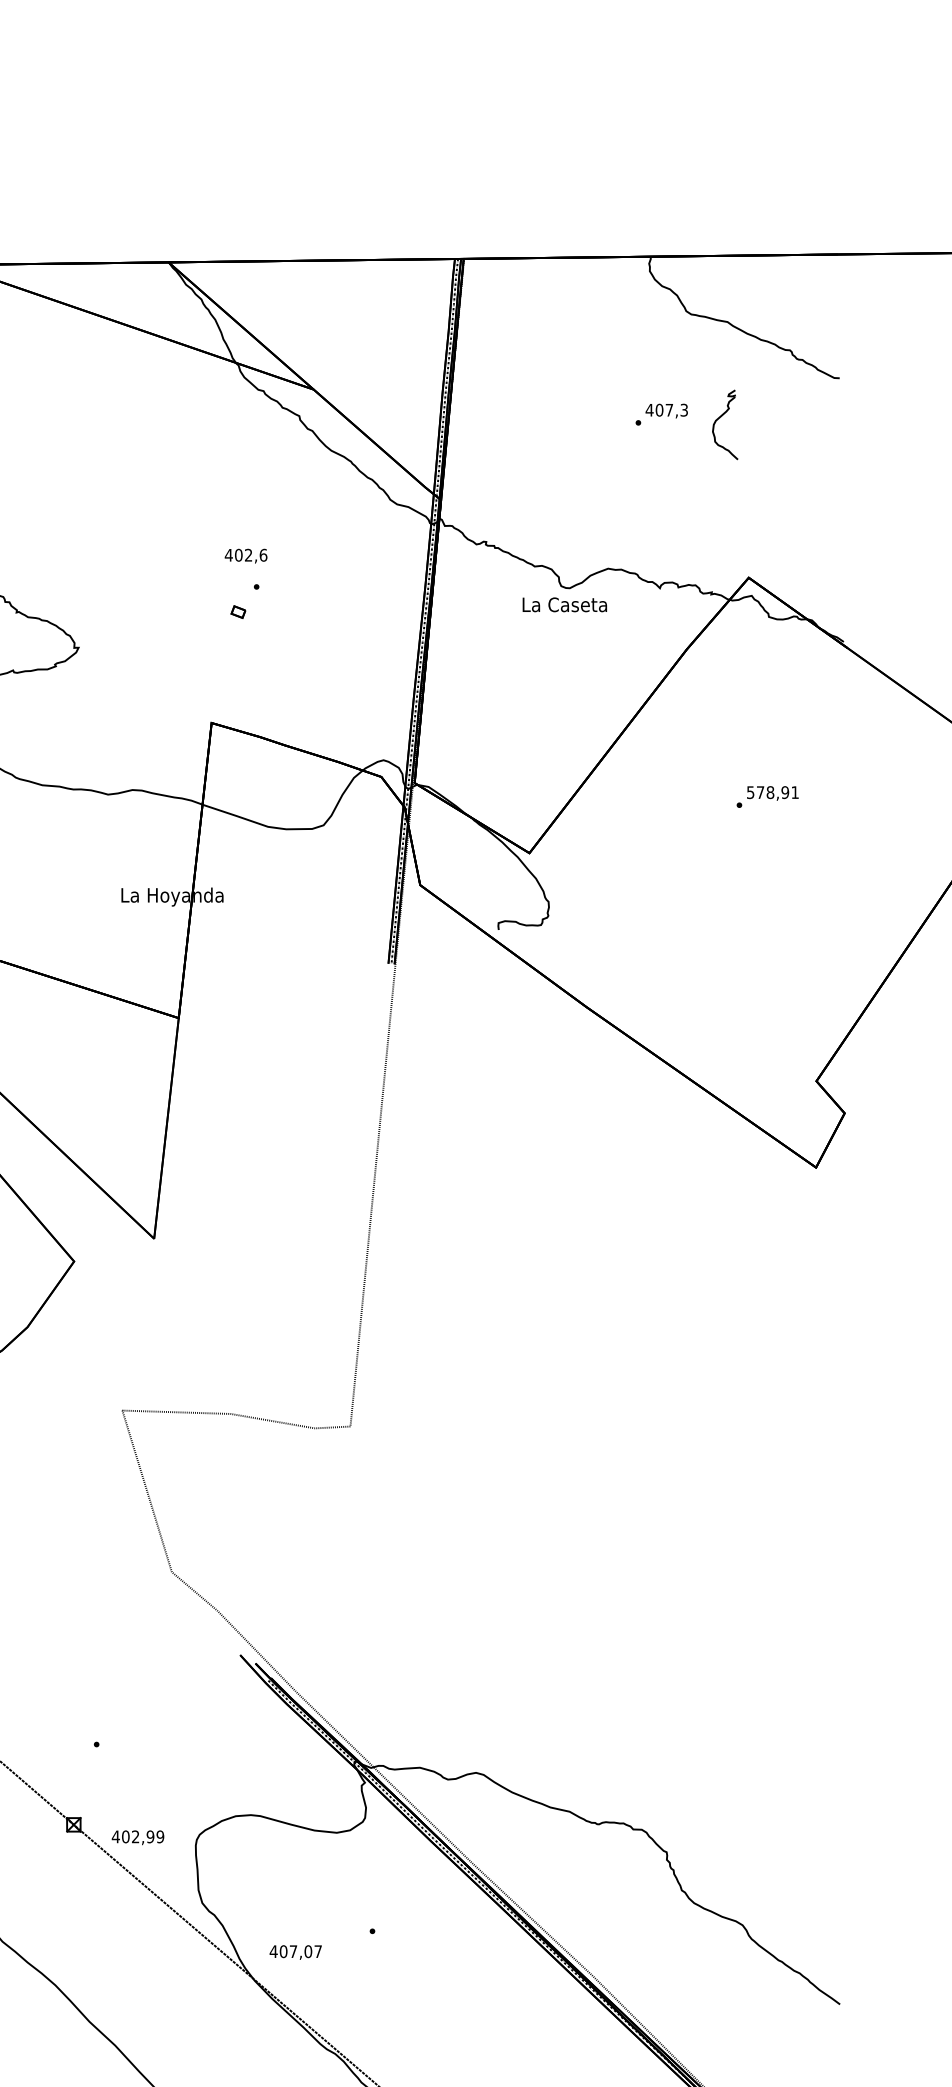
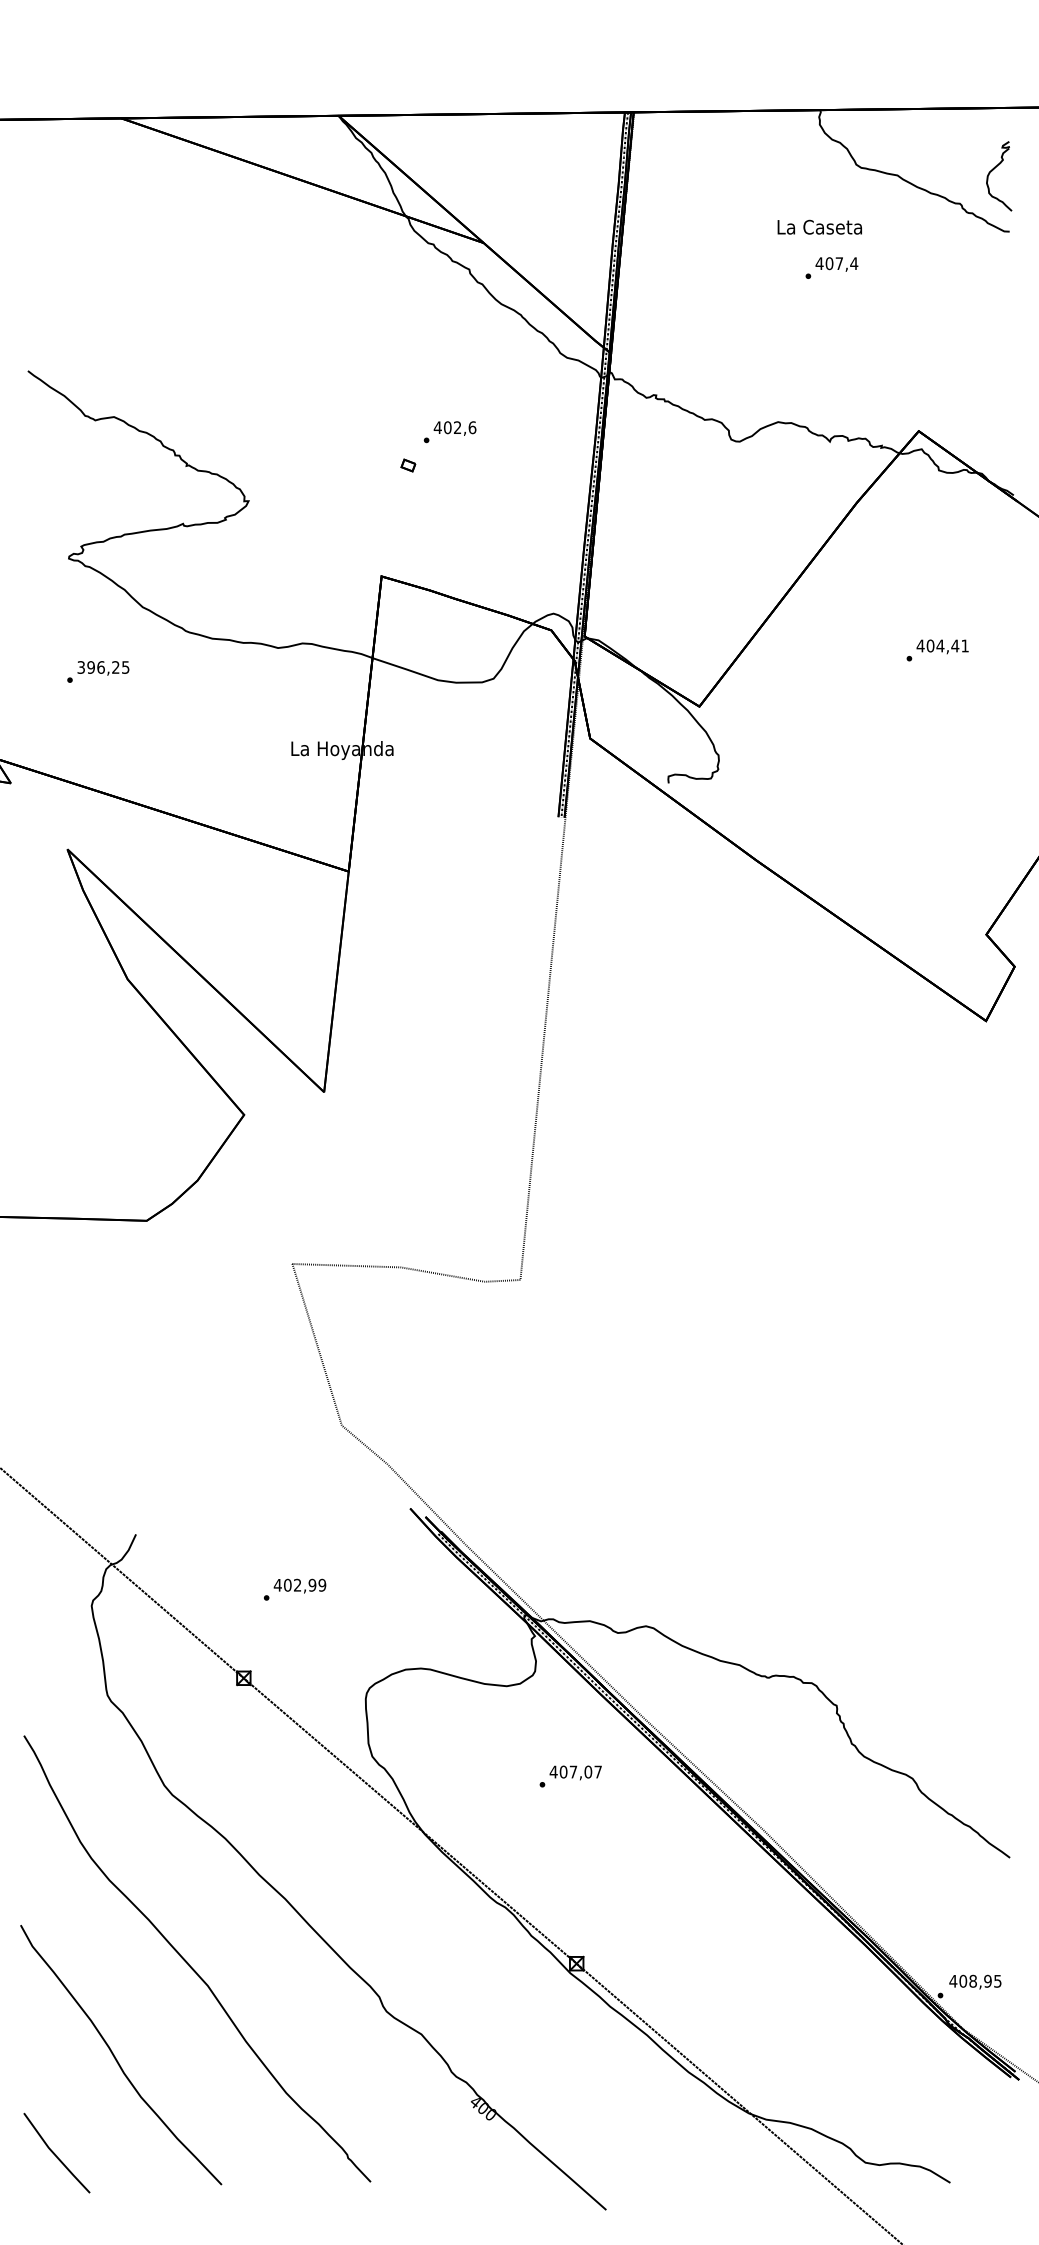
text: (684, 410) -> (854, 263), 407,3 -> 407,4
part: (719, 419) -> (993, 170), moved
text: (245, 556) -> (454, 428), moved
text: (564, 604) -> (819, 226), moved
text: (767, 792) -> (937, 645), 578,91 -> 404,41
text: (137, 1837) -> (299, 1585), moved
text: (295, 1952) -> (575, 1772), moved

